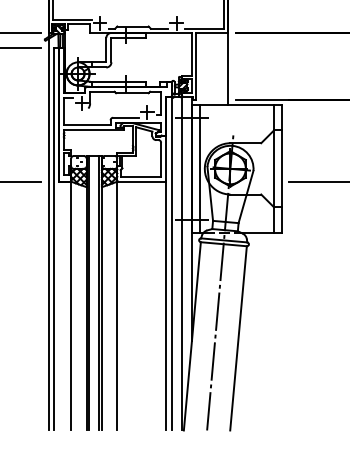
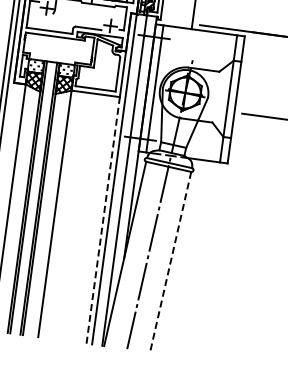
line: (166, 305) -> (103, 219), solid -> dashed
line: (238, 338) -> (170, 262), solid -> dashed

